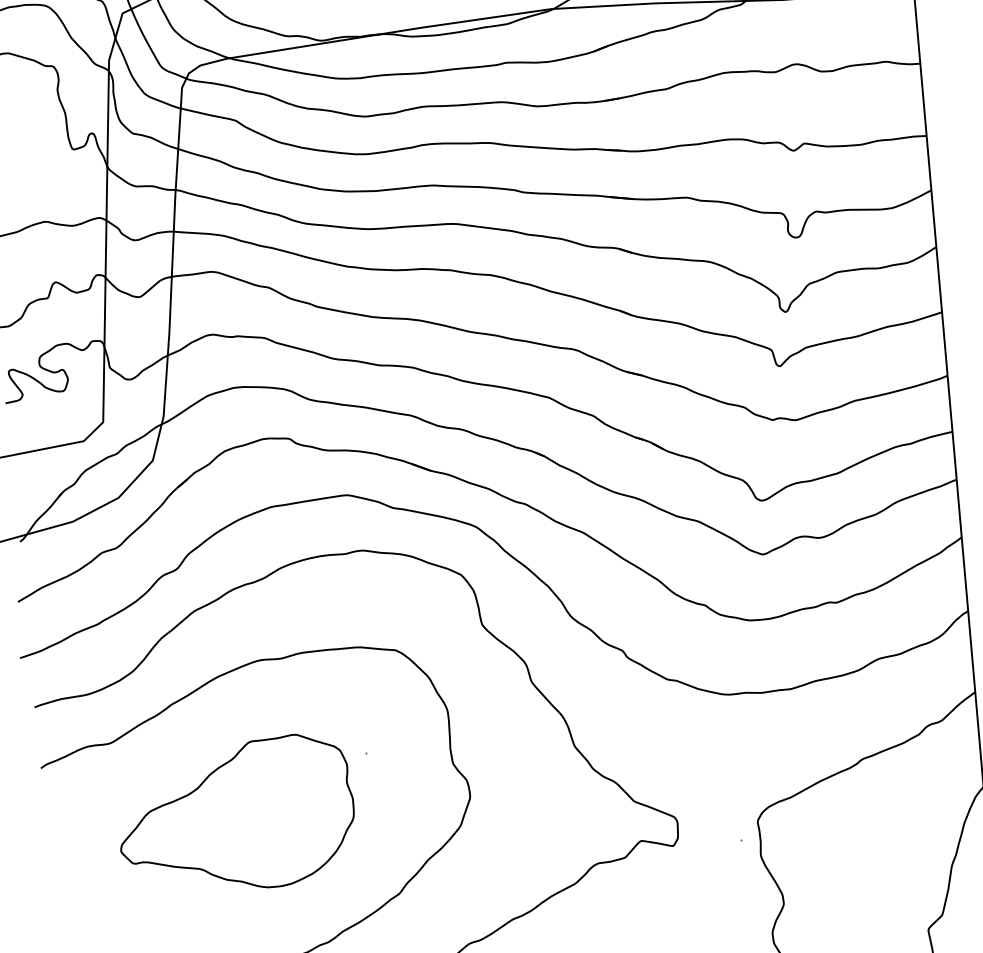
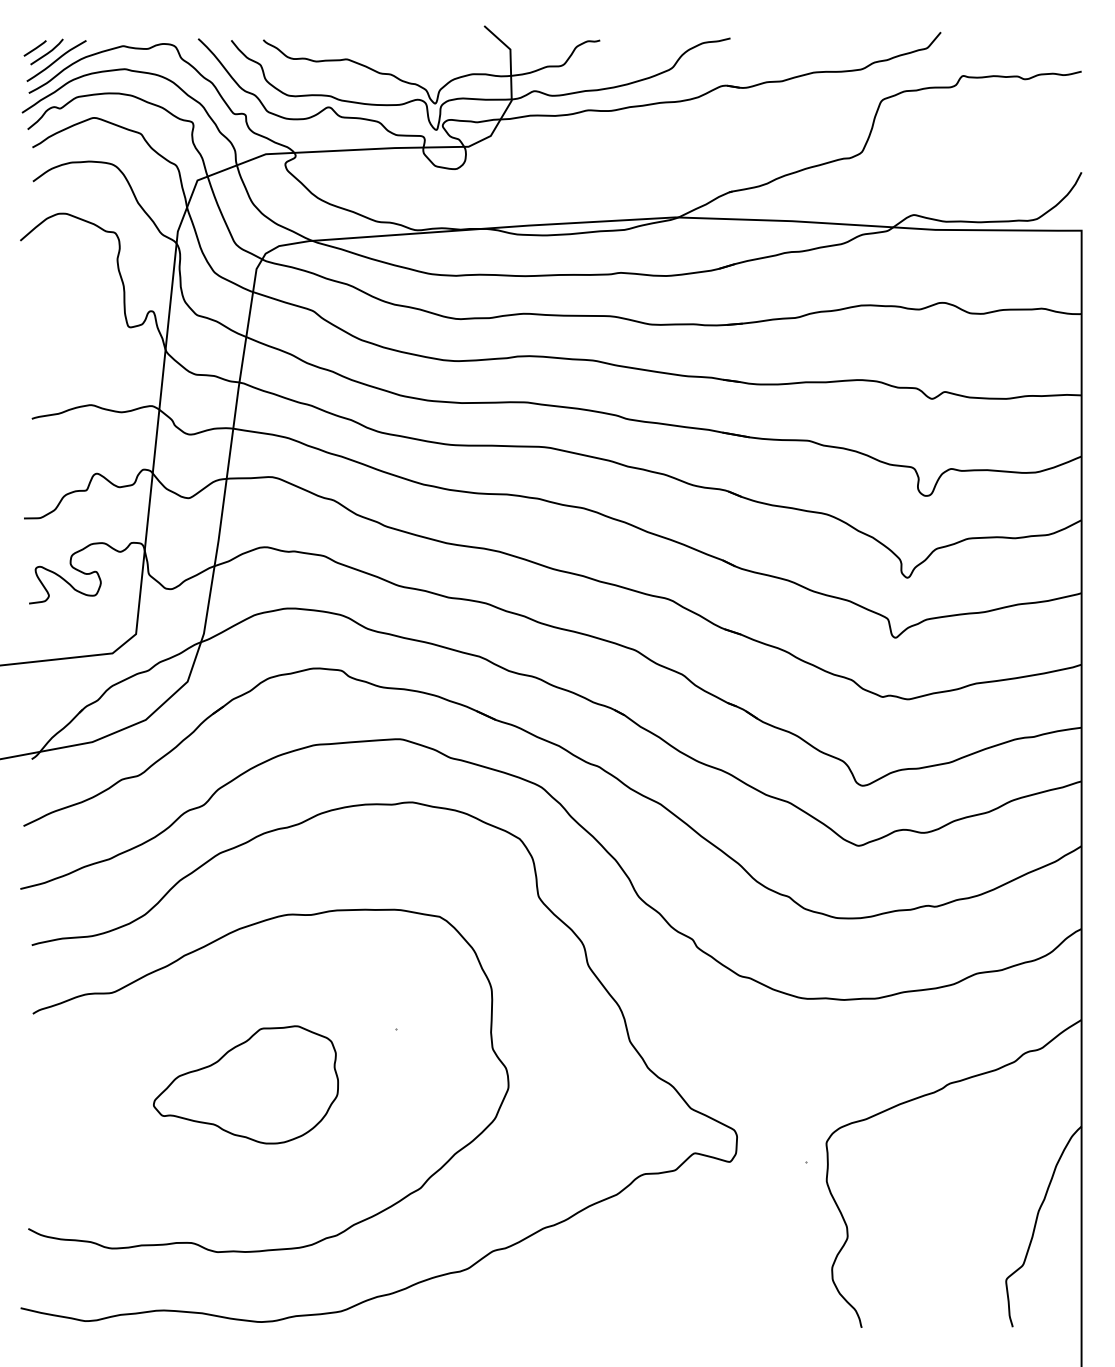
part: (235, 814) -> (245, 1084), size x0.7

